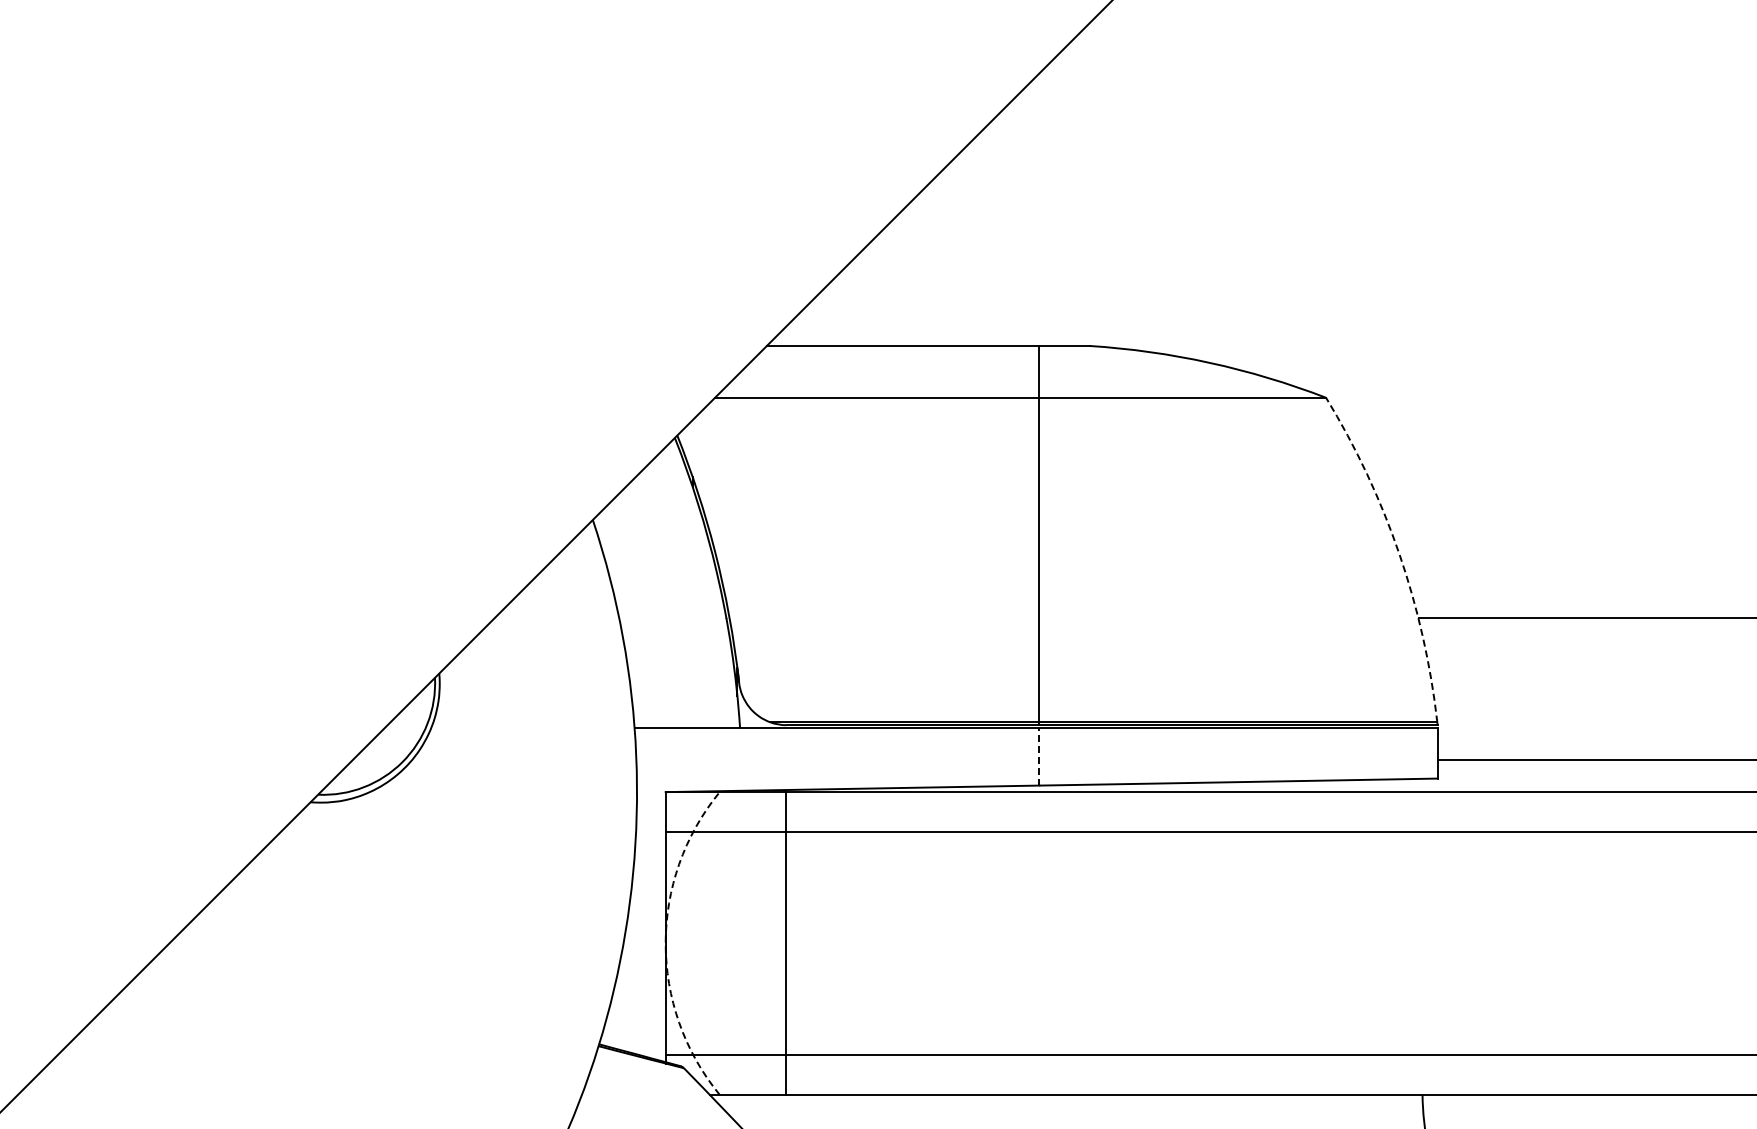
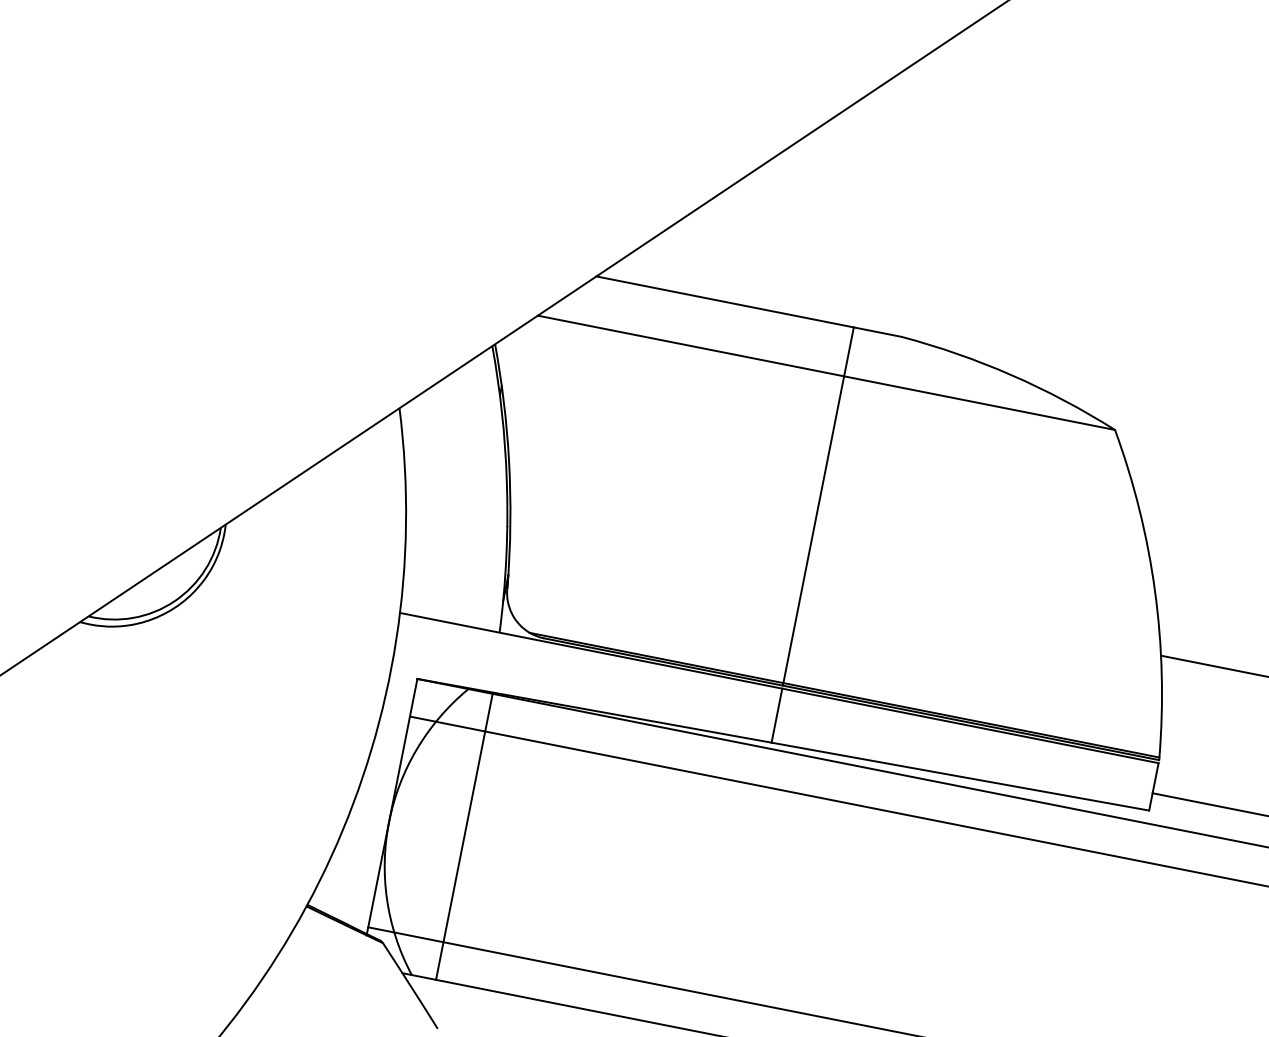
arc: (1399, 554) -> (1155, 591), dashed -> solid
line: (1039, 756) -> (777, 715), dashed -> solid
arc: (665, 943) -> (388, 821), dashed -> solid
line: (786, 943) -> (464, 836), moved

